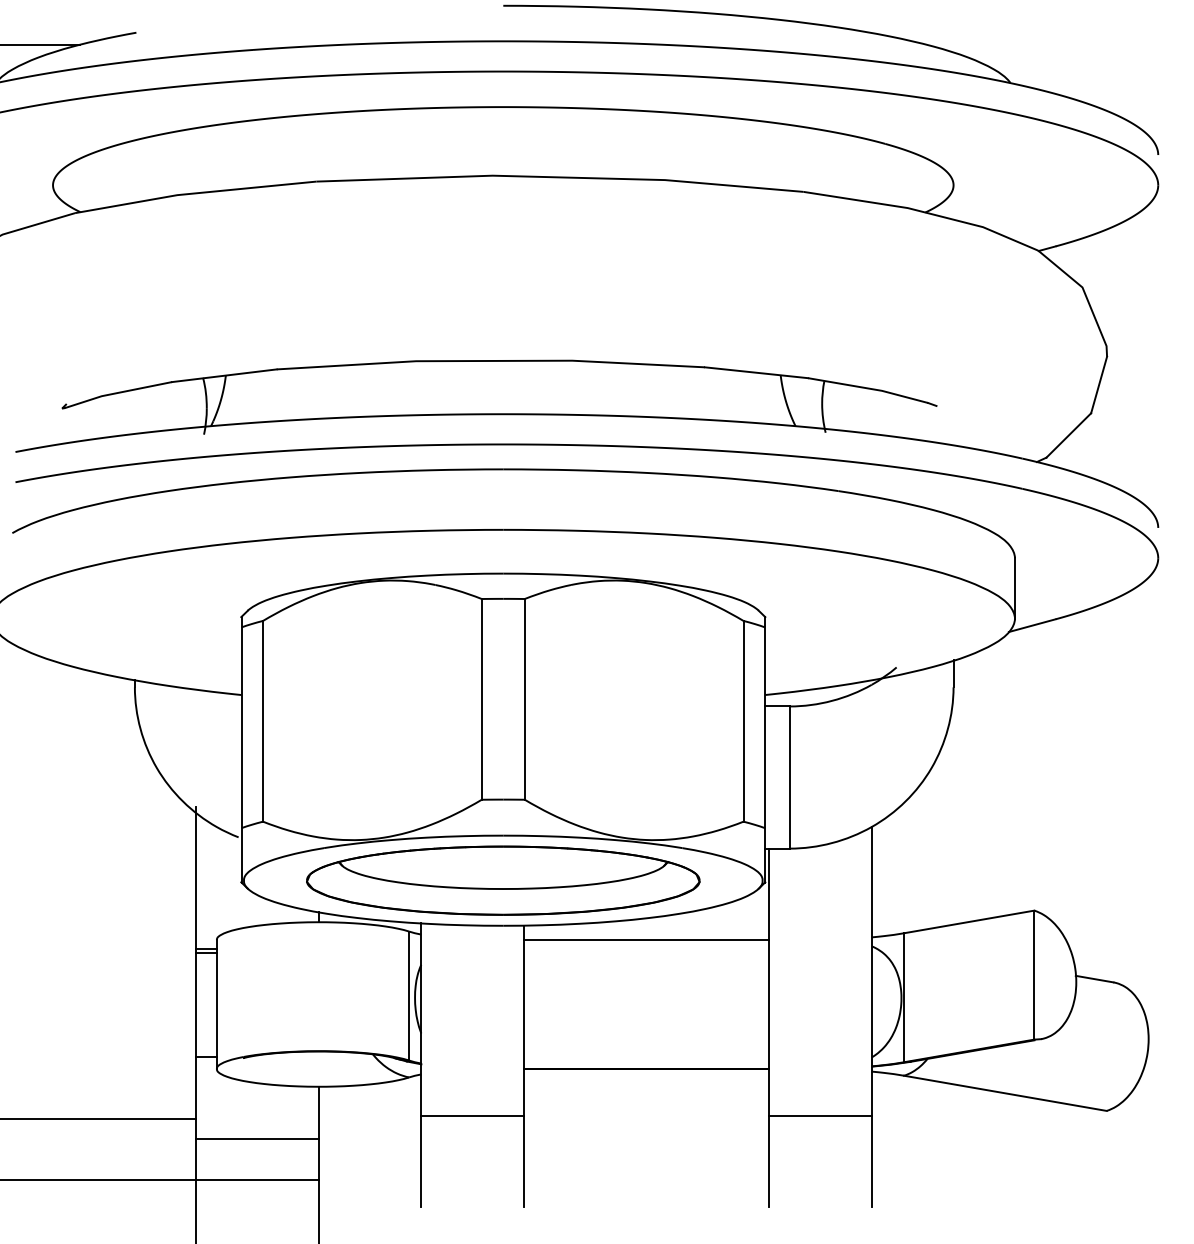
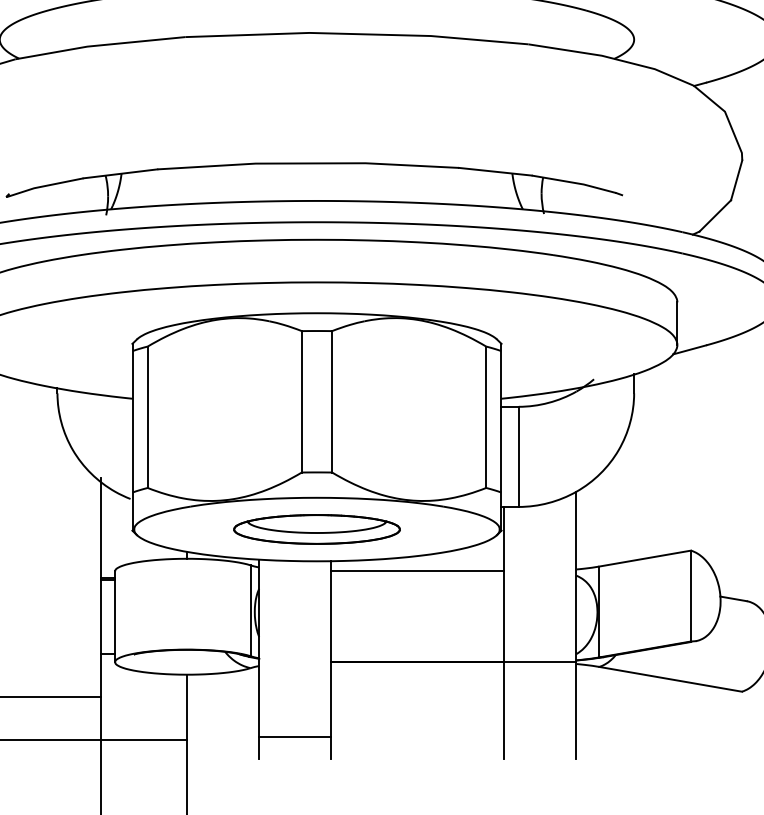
part: (503, 880) -> (317, 529), size x0.6
line: (472, 1115) -> (295, 736), moved
line: (820, 1115) -> (540, 661), moved
line: (257, 1139) -> (143, 711), removed

